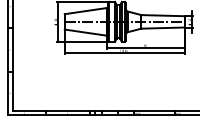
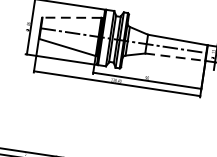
line: (85, 11) -> (71, 18), solid -> dashed
line: (162, 28) -> (174, 57), solid -> dashed

